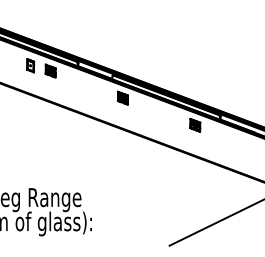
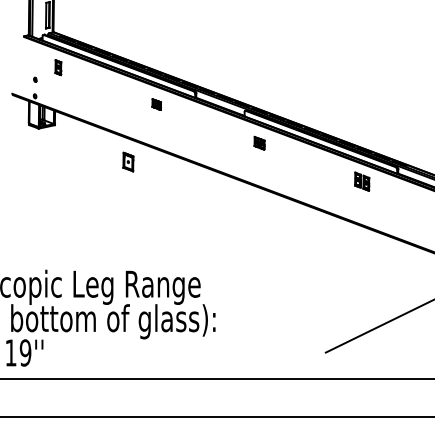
part: (30, 65) -> (128, 161), moved
part: (50, 70) -> (156, 104), size x0.6
part: (122, 98) -> (259, 143), size x0.7

